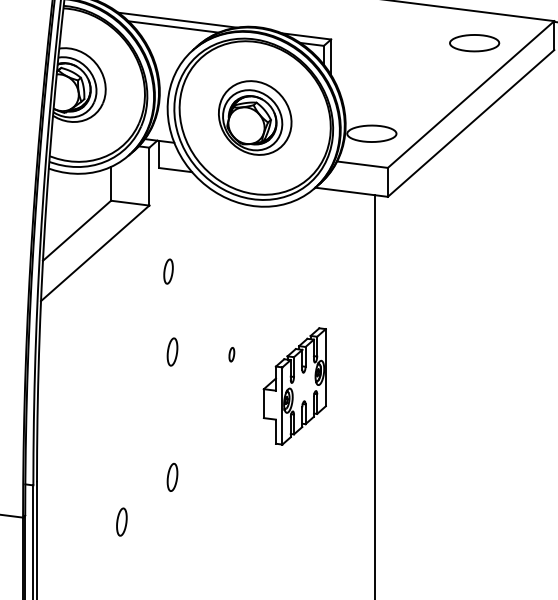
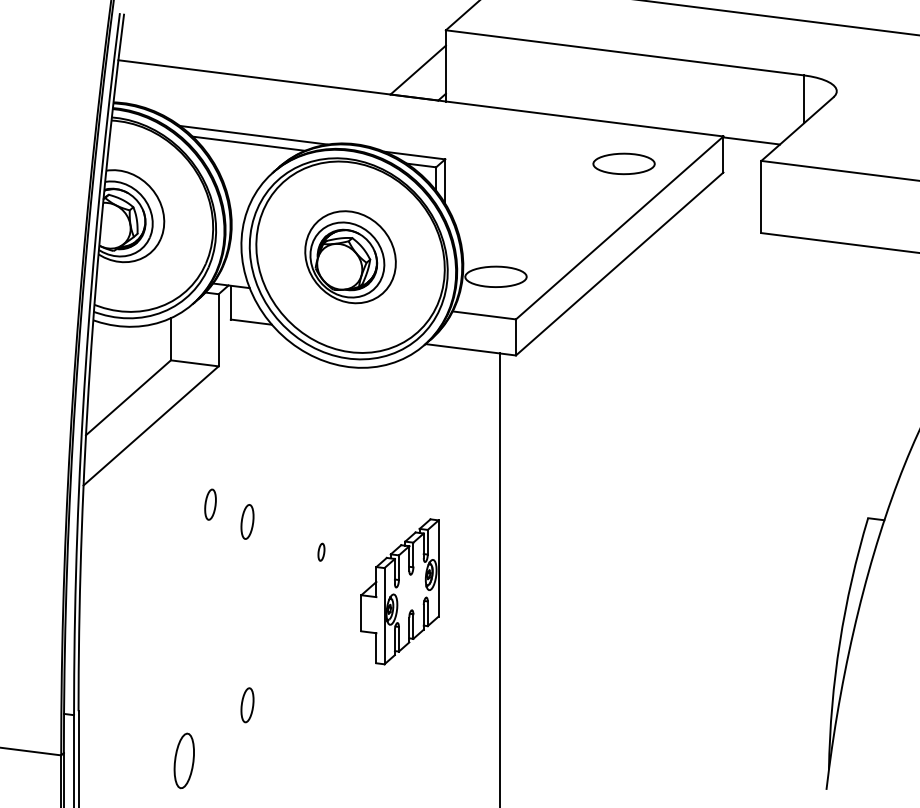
part: (168, 271) -> (210, 504), moved
part: (172, 351) -> (247, 521), moved
part: (121, 521) -> (184, 760), size x1.6

